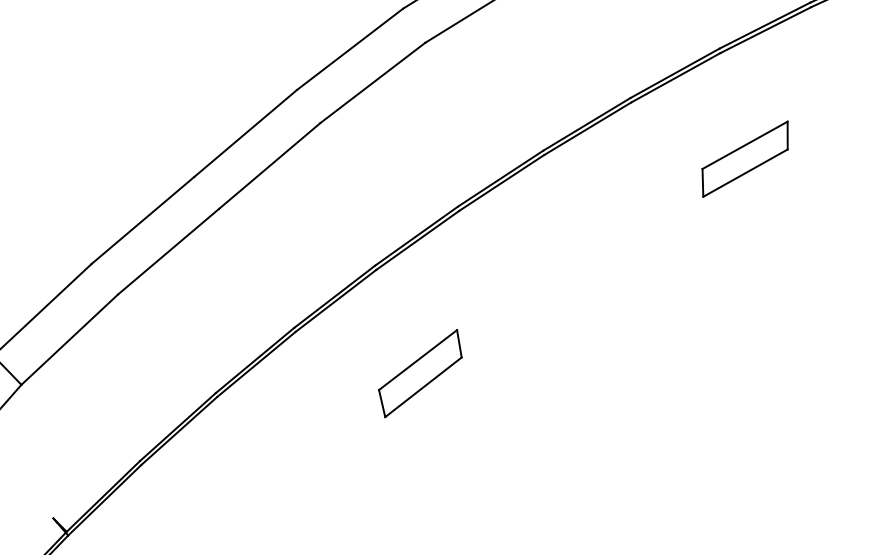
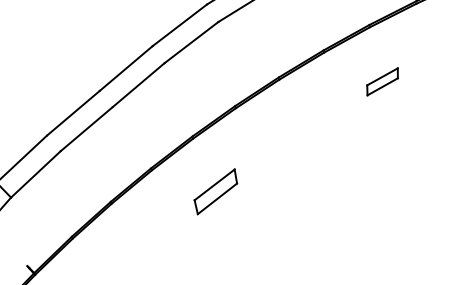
part: (744, 158) -> (382, 81), size x0.7

